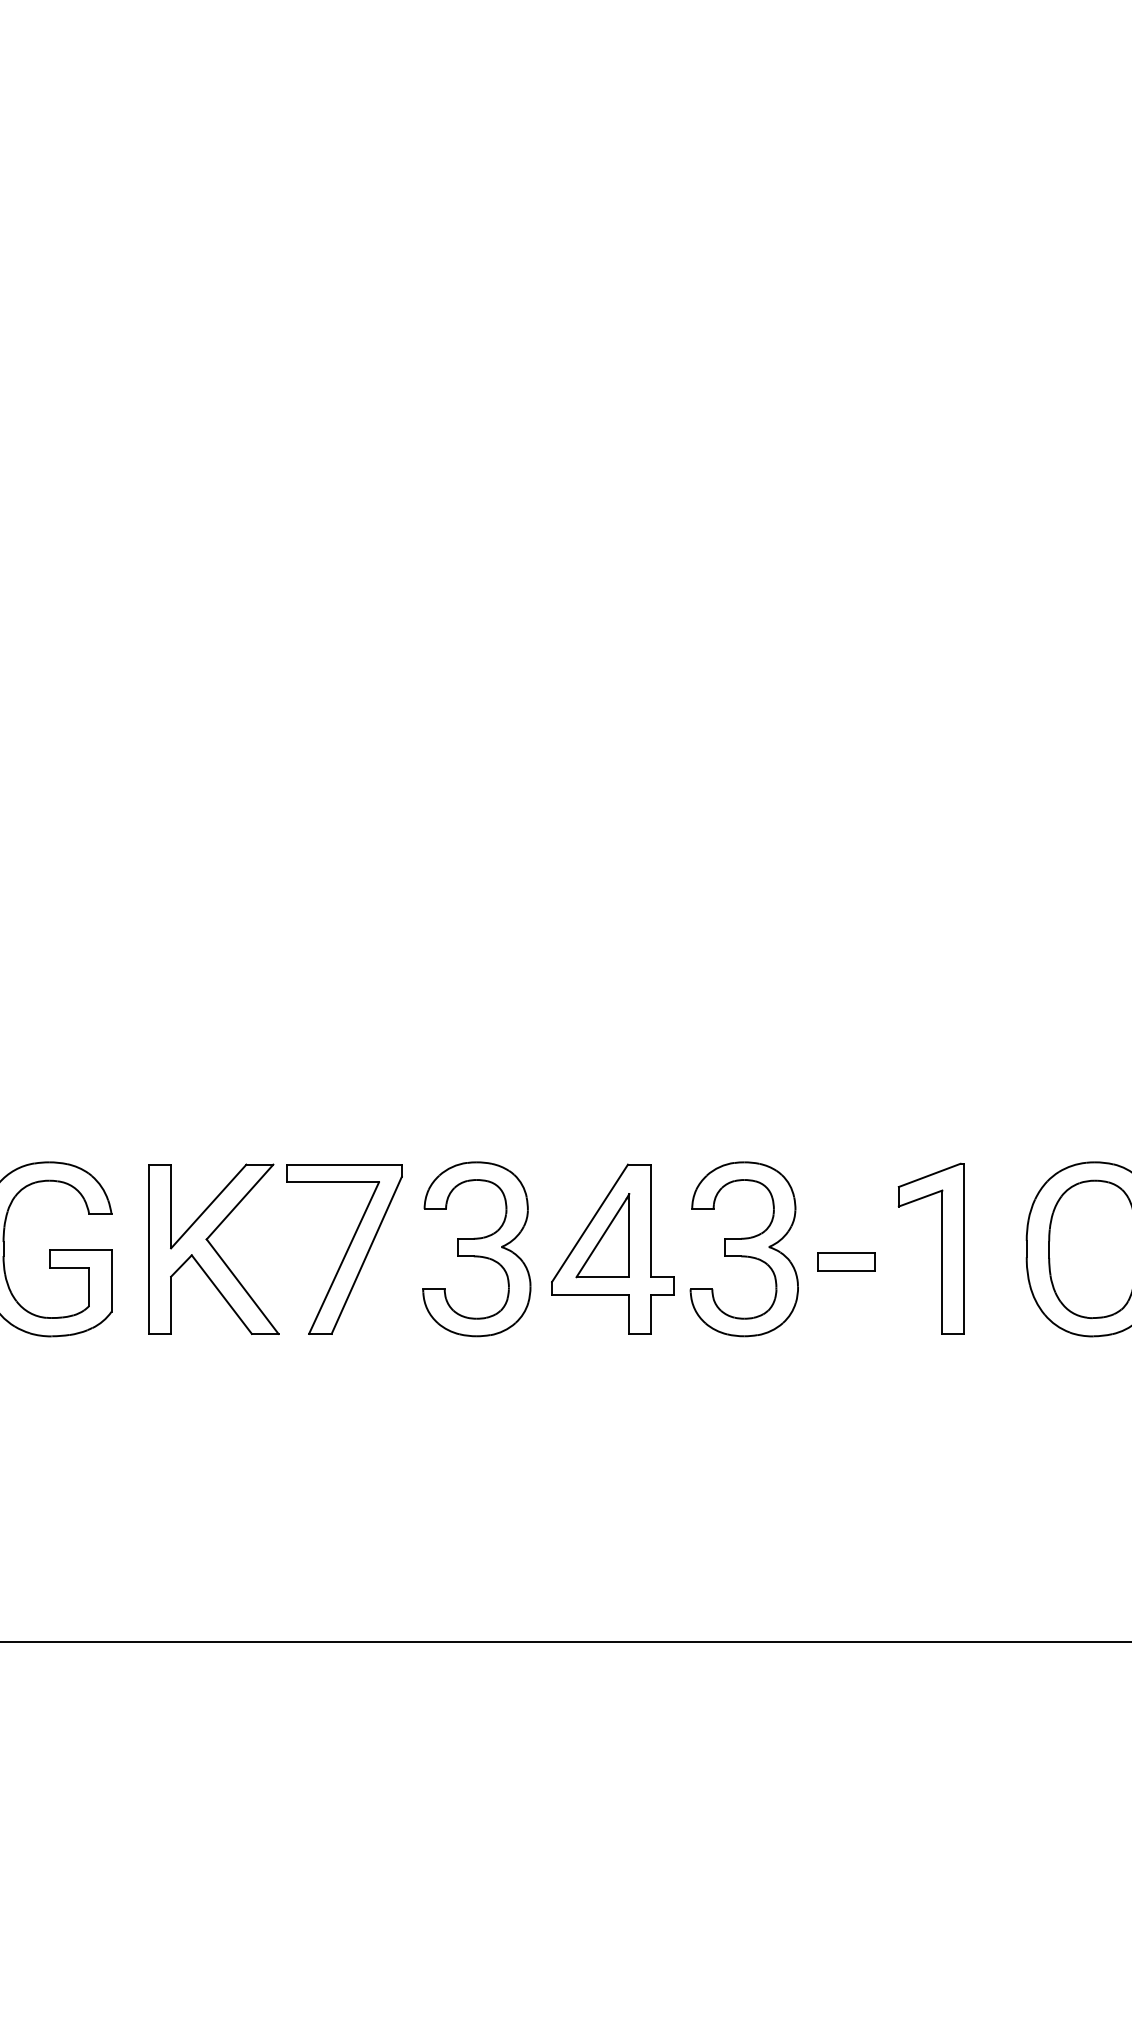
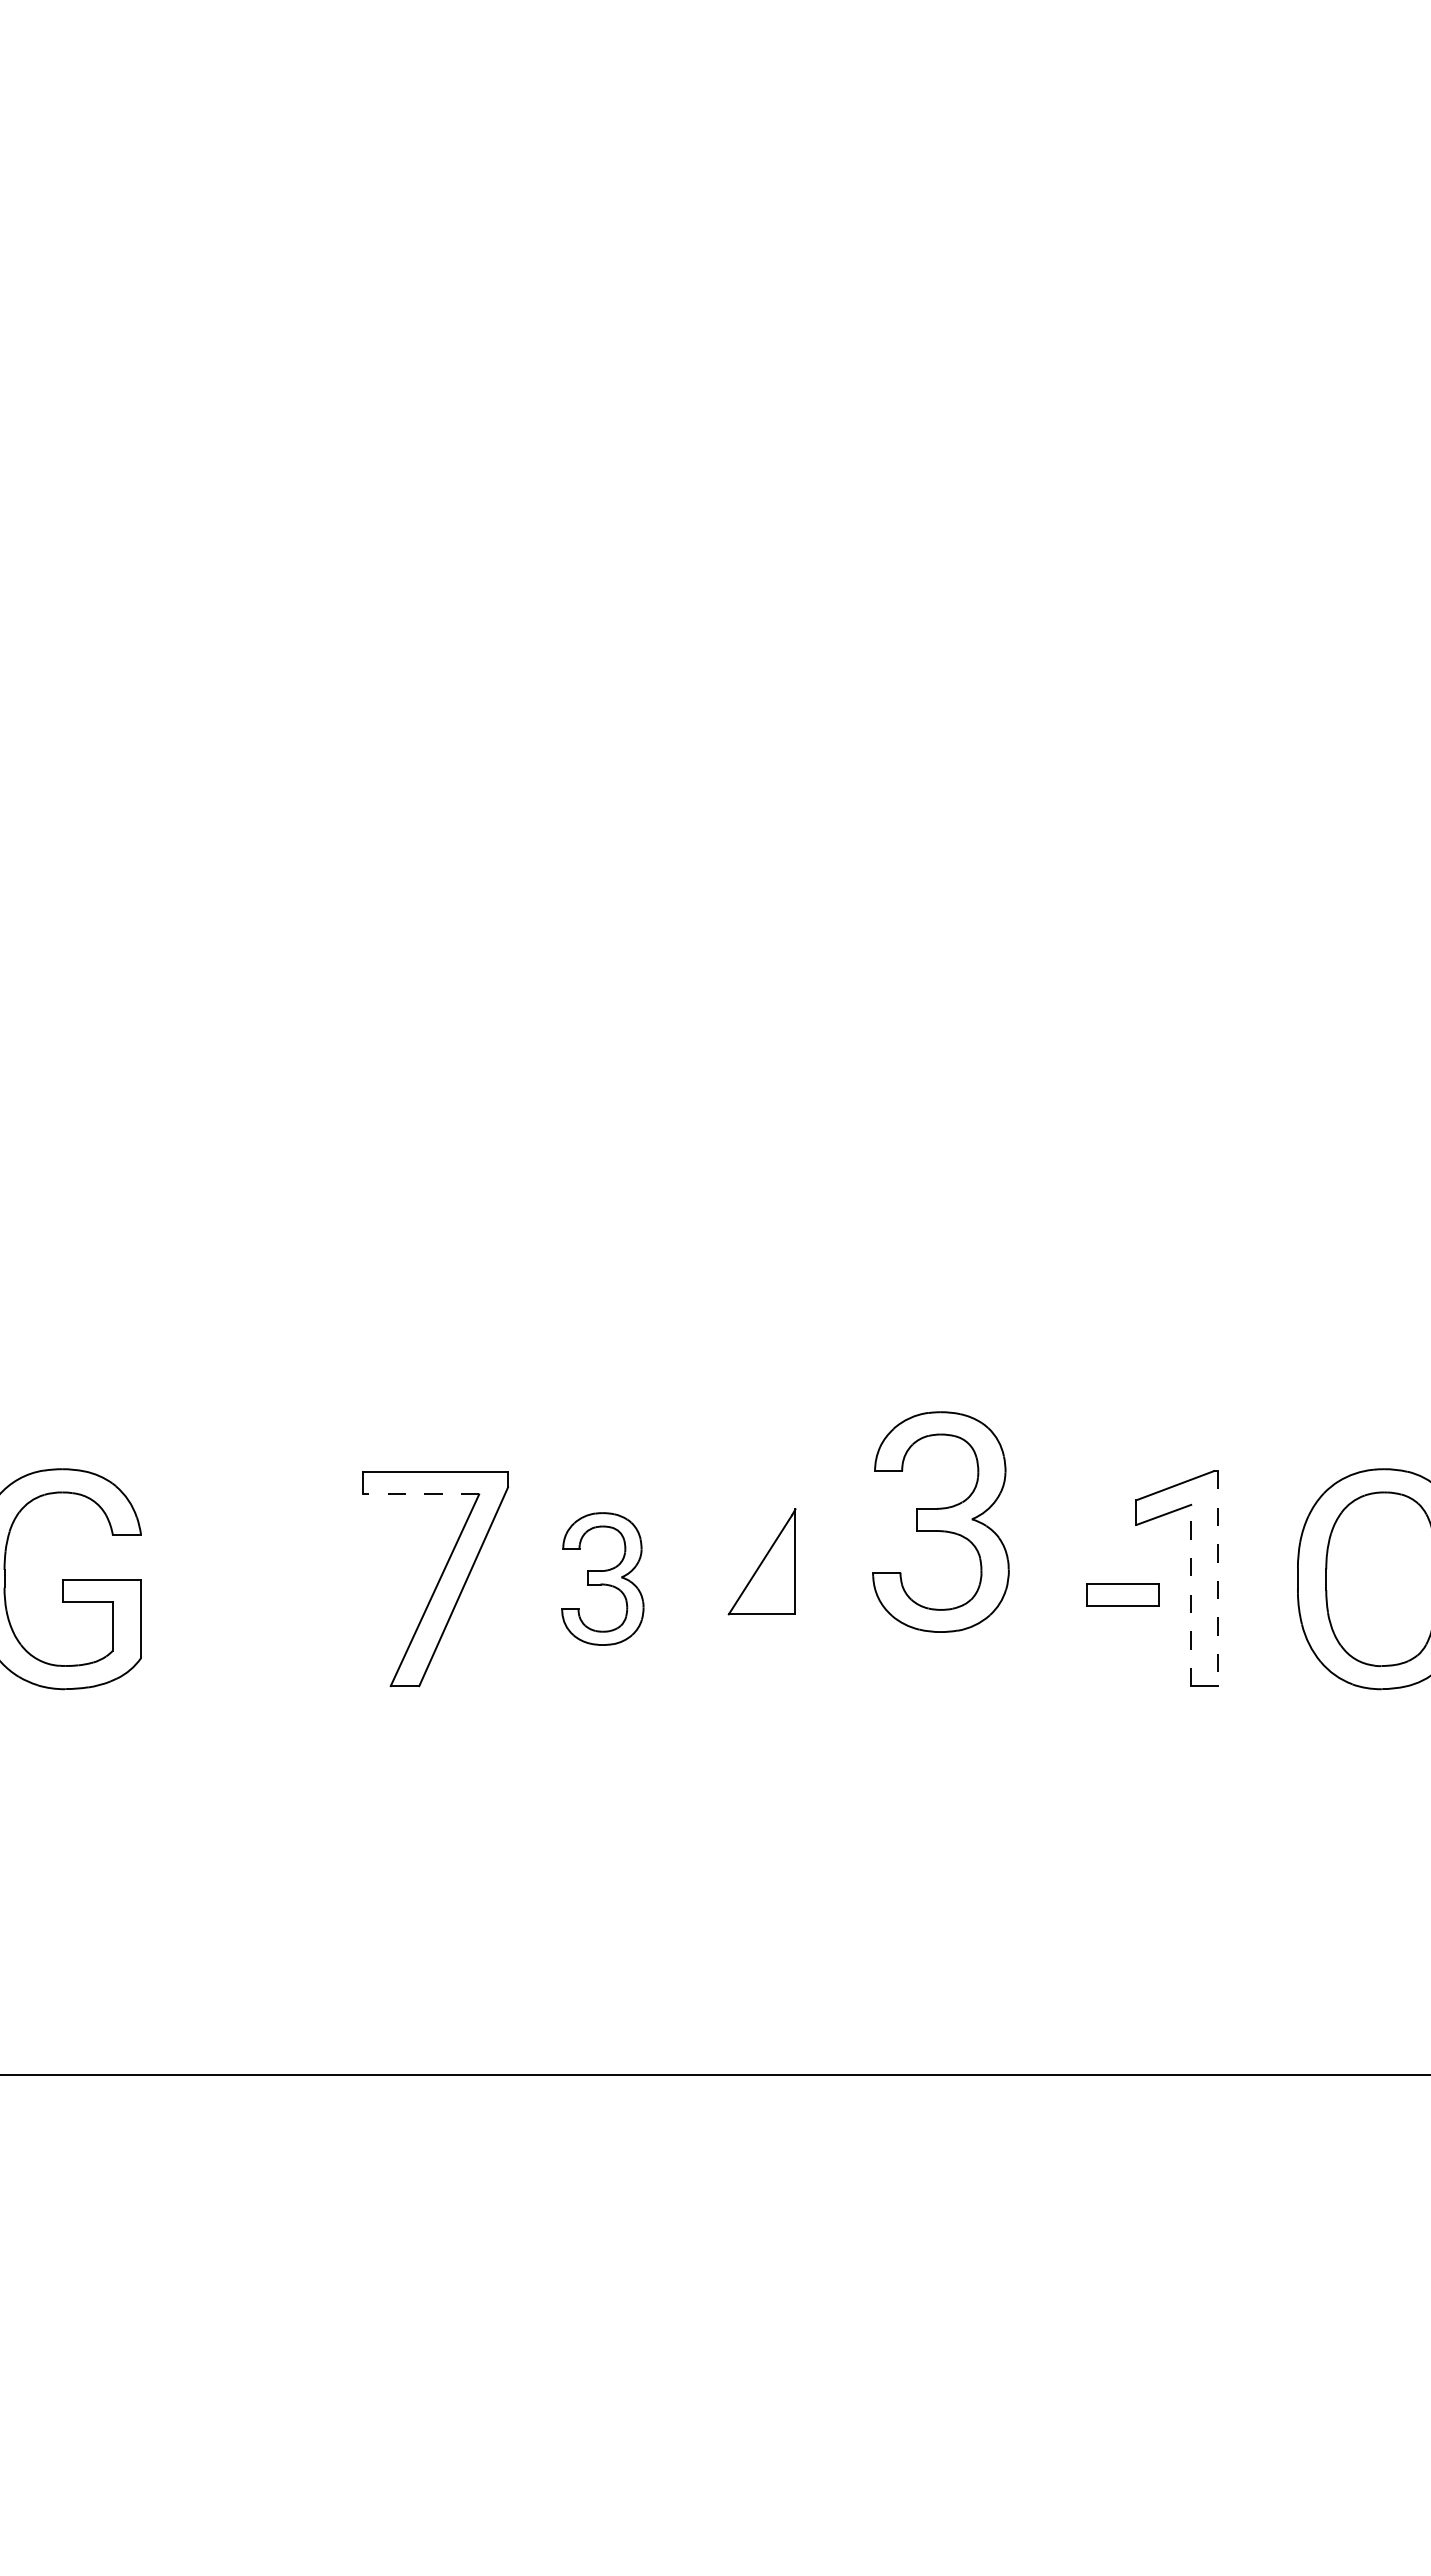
line: (333, 1182) -> (421, 1494), solid -> dashed
part: (476, 1248) -> (602, 1578), size x0.6
part: (612, 1248) -> (774, 1578), removed
part: (743, 1248) -> (940, 1521), moved
line: (963, 1248) -> (1218, 1578), solid -> dashed
part: (213, 1249) -> (270, 1579), removed
part: (846, 1261) -> (1122, 1594), moved
line: (942, 1262) -> (1191, 1595), solid -> dashed

